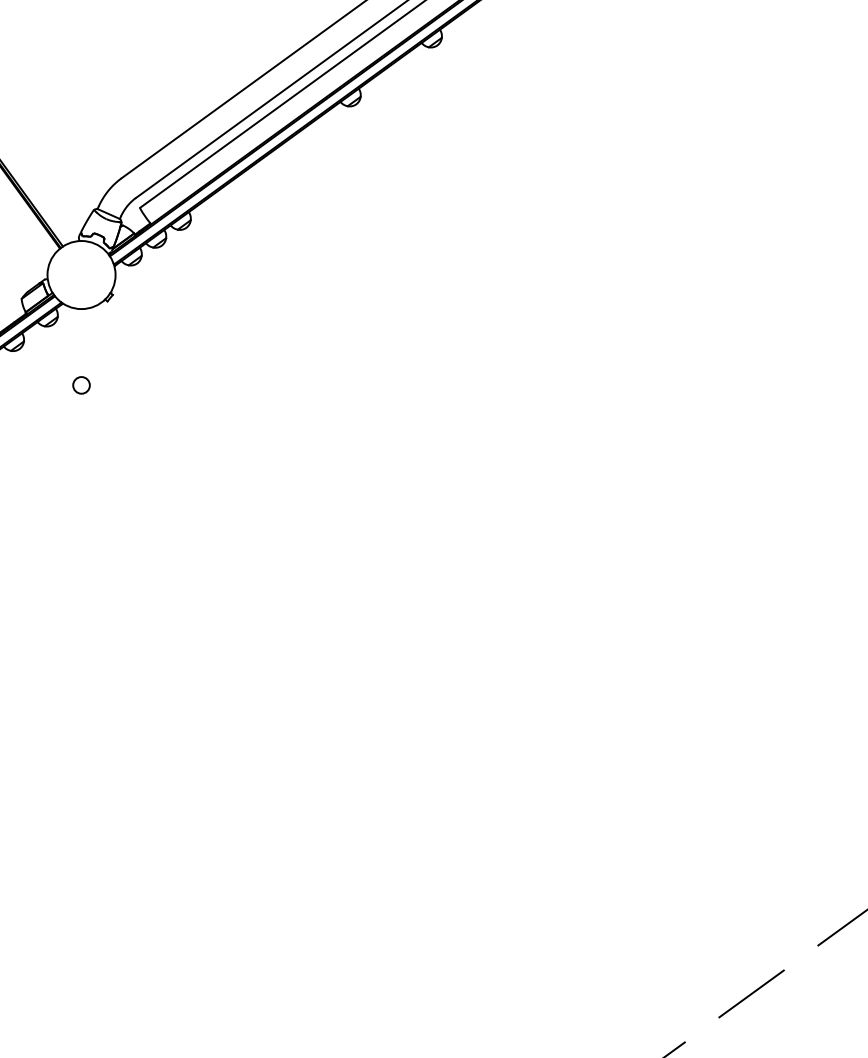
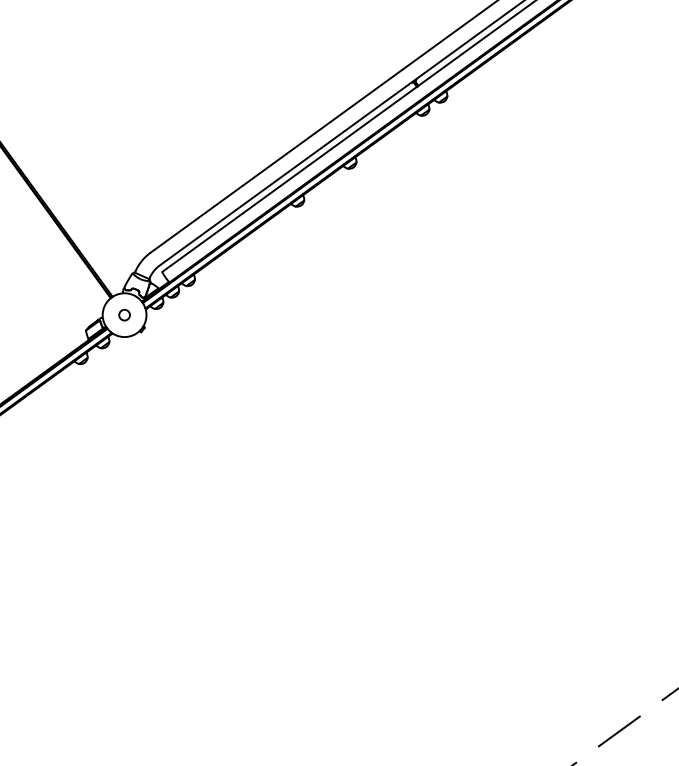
circle: (81, 384) -> (124, 314), moved

